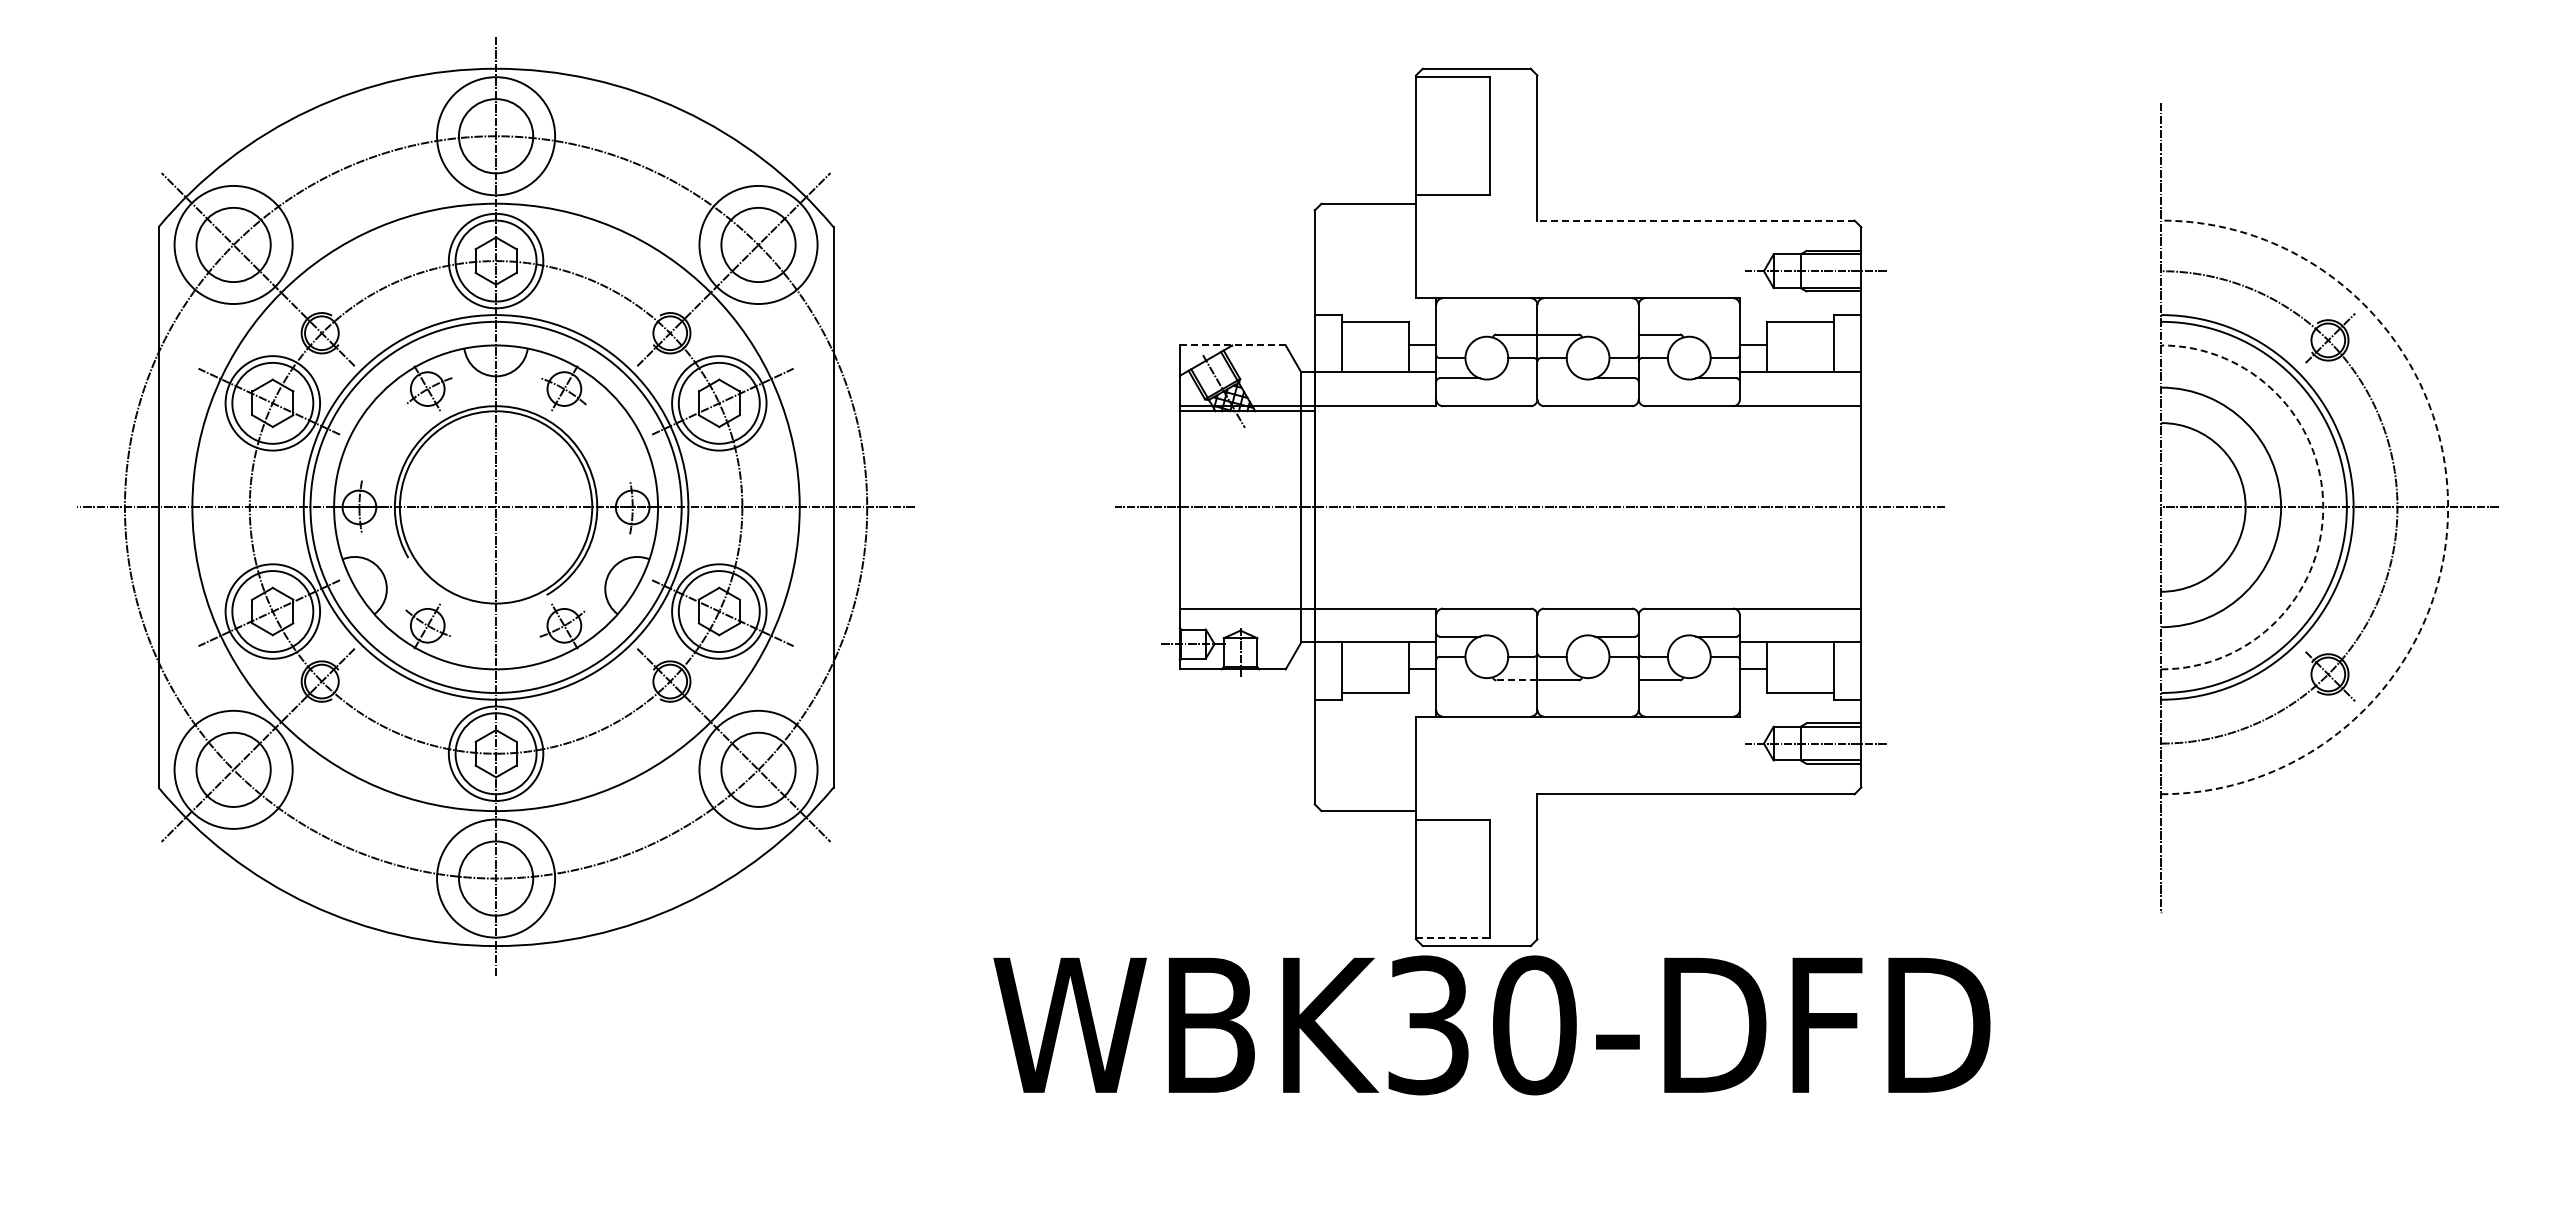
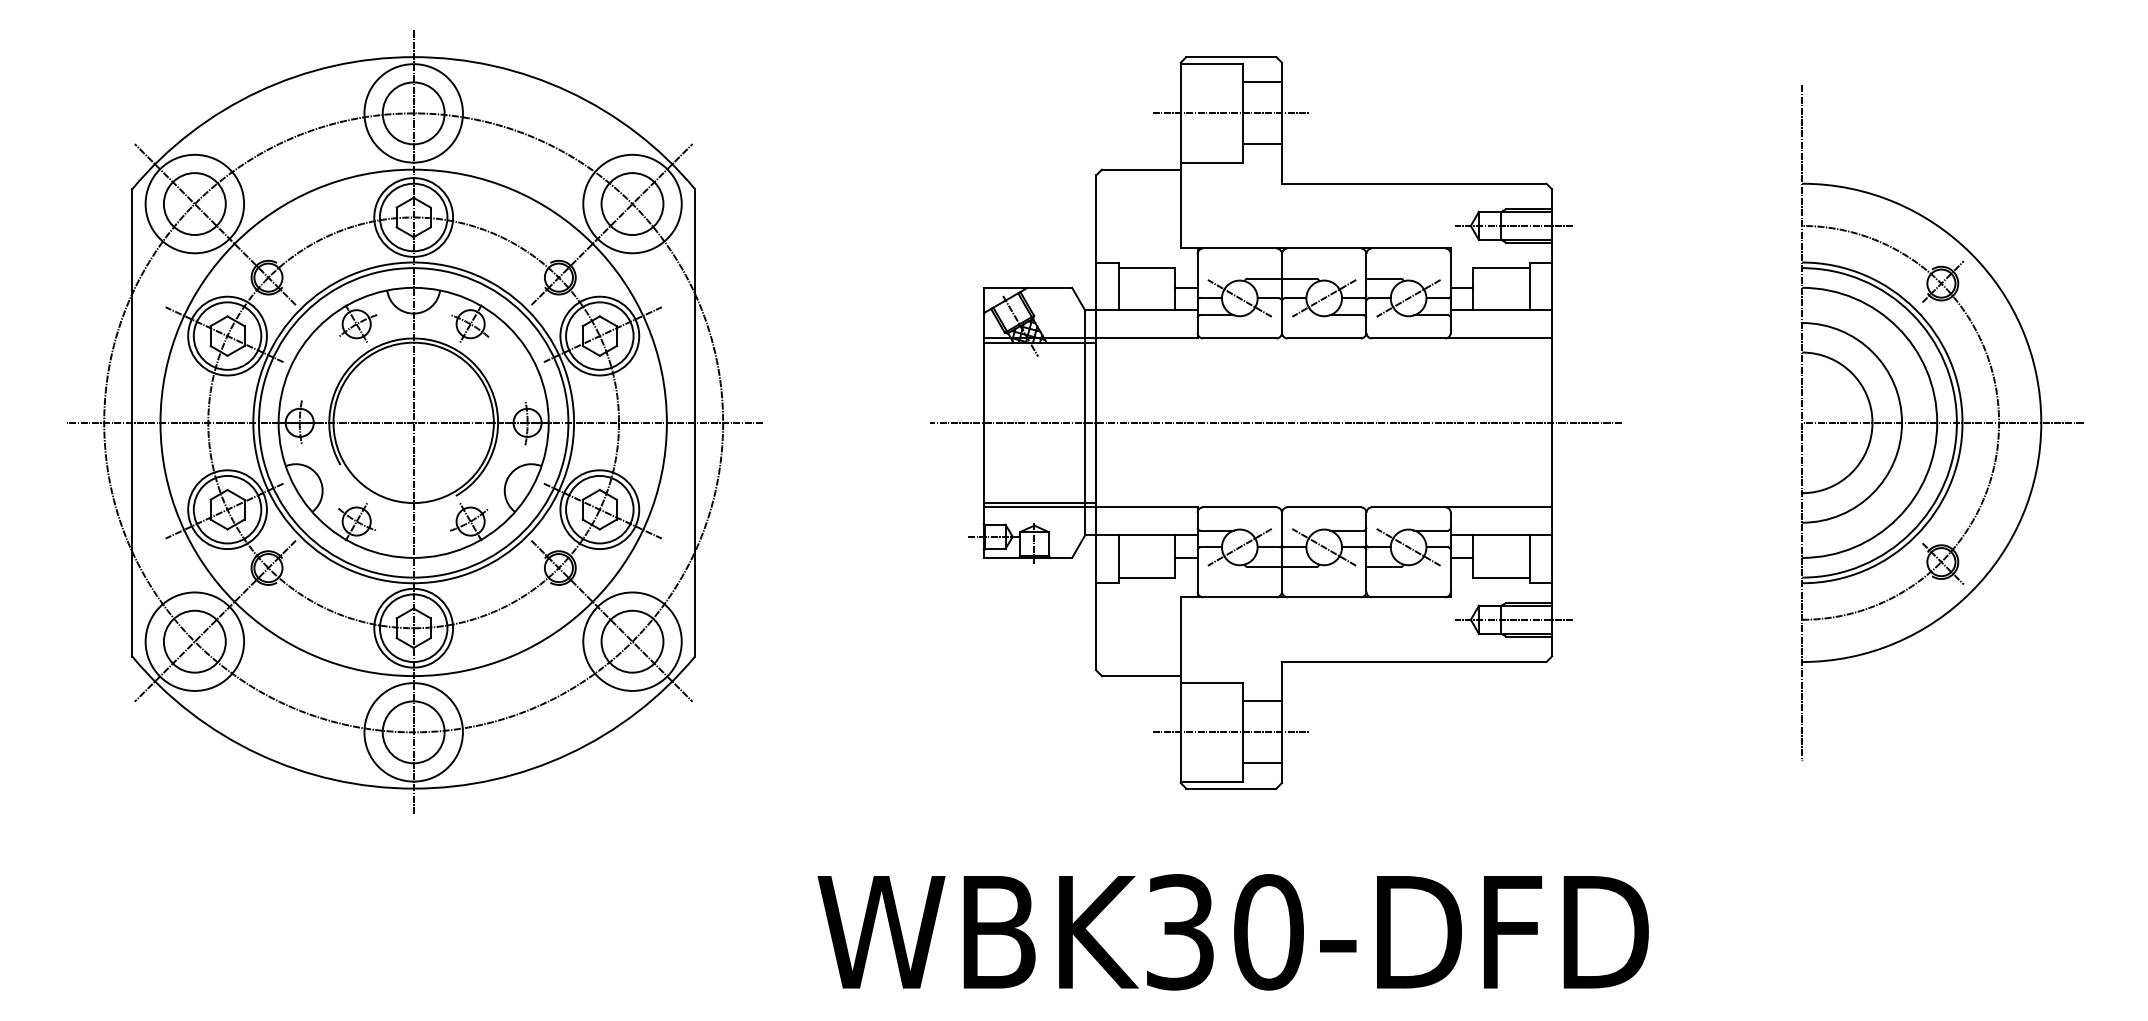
line: (1513, 99) -> (1262, 82), added
line: (1476, 136) -> (1231, 113), added
line: (1513, 173) -> (1262, 144), added
line: (1696, 220) -> (1414, 183), dashed -> solid
line: (1232, 345) -> (1027, 287), dashed -> solid
line: (1486, 358) -> (1239, 298), added
line: (1587, 358) -> (1323, 298), added
line: (1689, 358) -> (1408, 298), added
arc: (2323, 507) -> (1937, 422), dashed -> solid
arc: (2448, 507) -> (2041, 422), dashed -> solid
line: (1246, 603) -> (1039, 502), added
line: (1486, 656) -> (1239, 547), added
line: (1587, 656) -> (1323, 547), added
line: (1689, 656) -> (1408, 547), added
line: (1516, 680) -> (1264, 567), dashed -> solid
line: (1513, 841) -> (1262, 701), added
line: (1476, 878) -> (1231, 732), added
line: (1513, 915) -> (1262, 763), added
line: (1453, 937) -> (1211, 781), dashed -> solid
text: (1491, 1025) -> (1232, 932), moved

